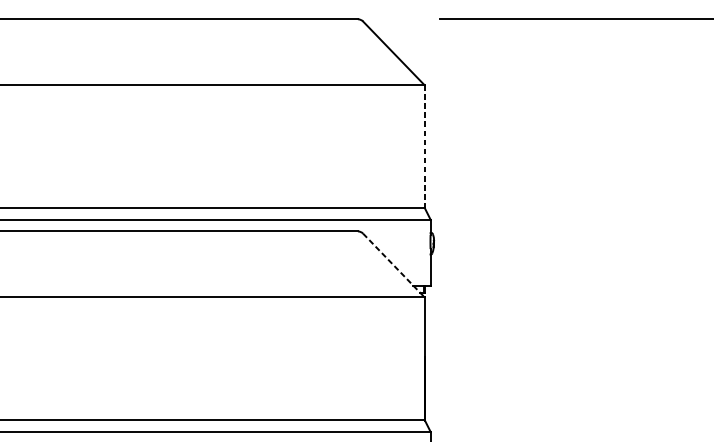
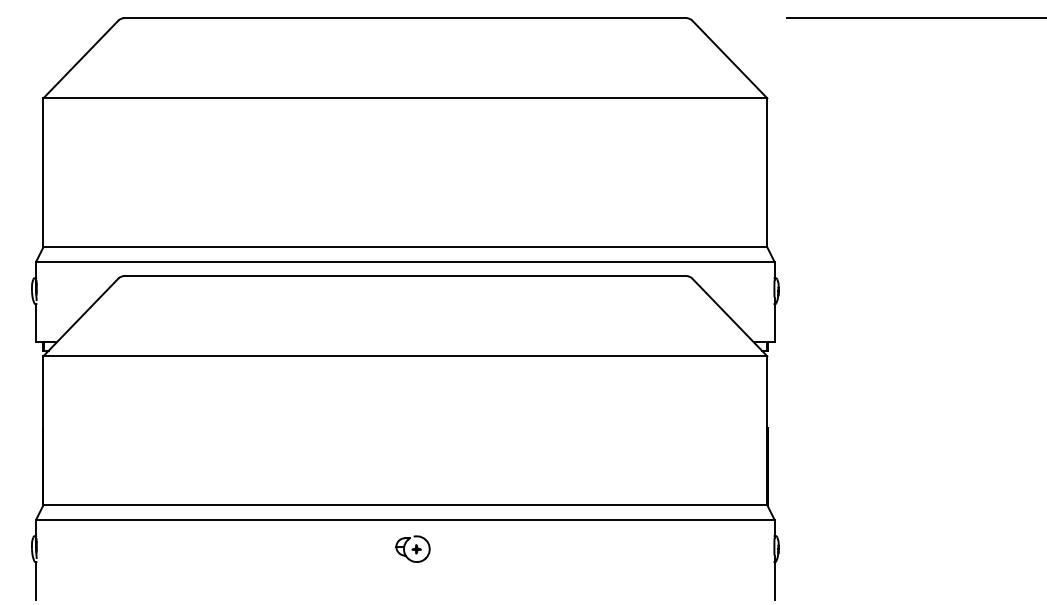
line: (424, 146) -> (767, 172), dashed -> solid
line: (393, 265) -> (729, 317), dashed -> solid

